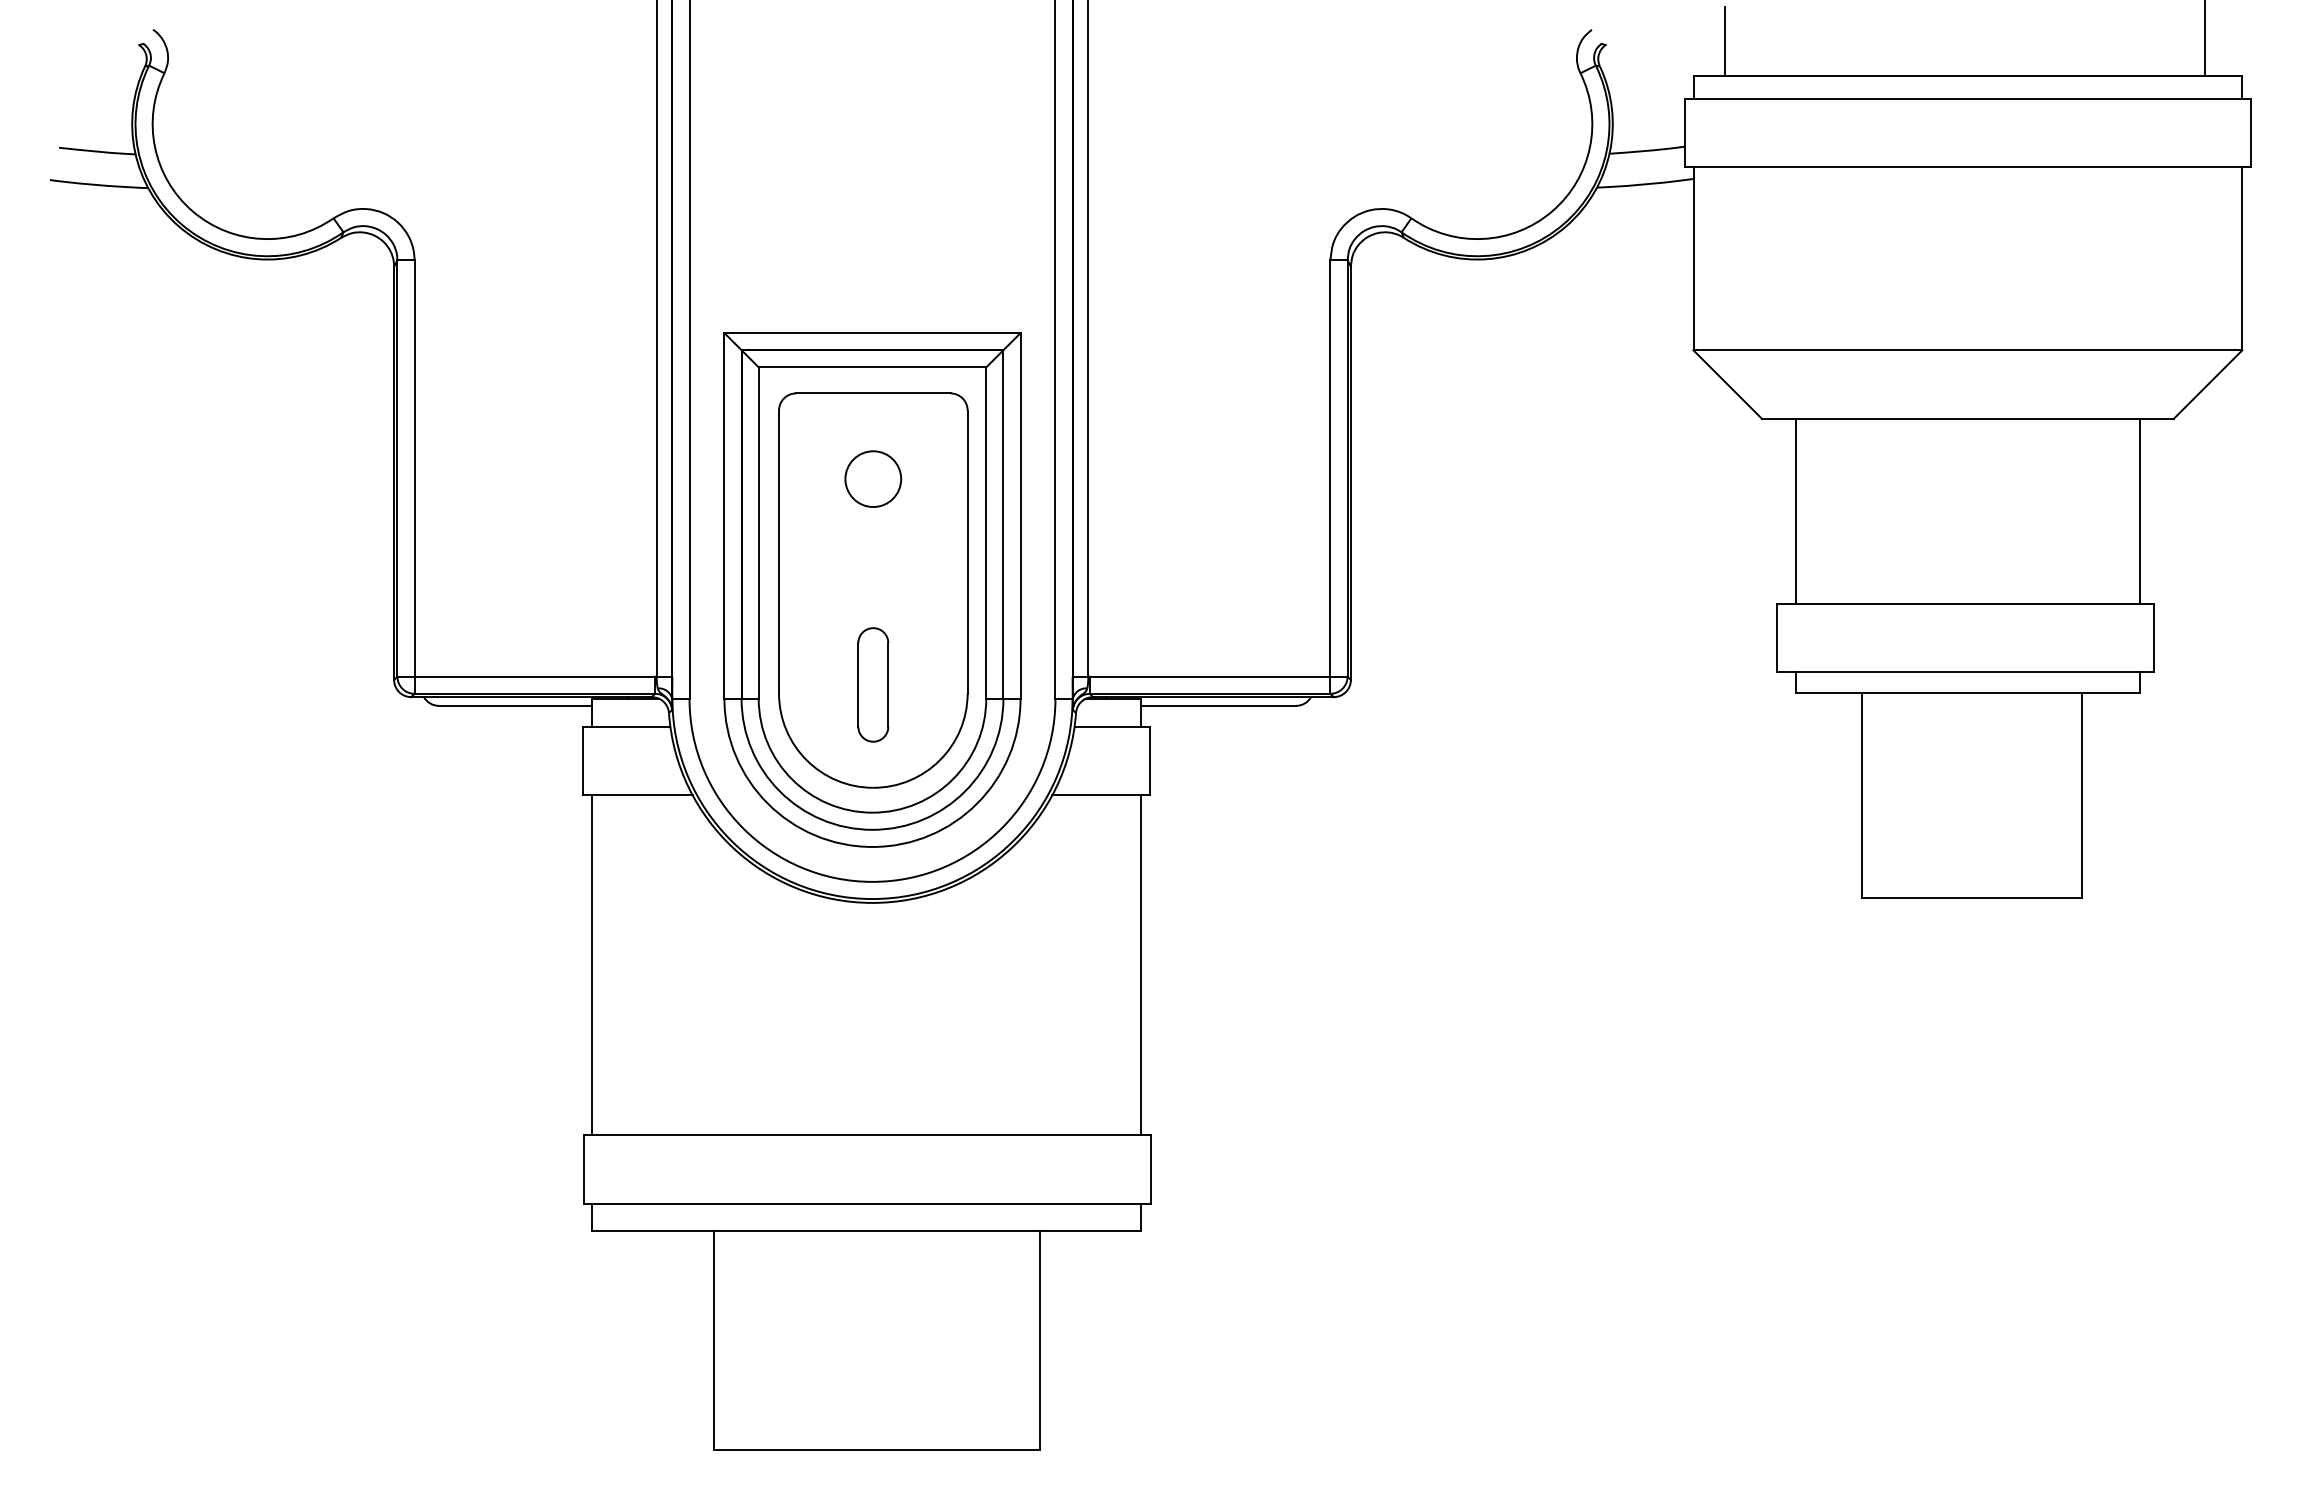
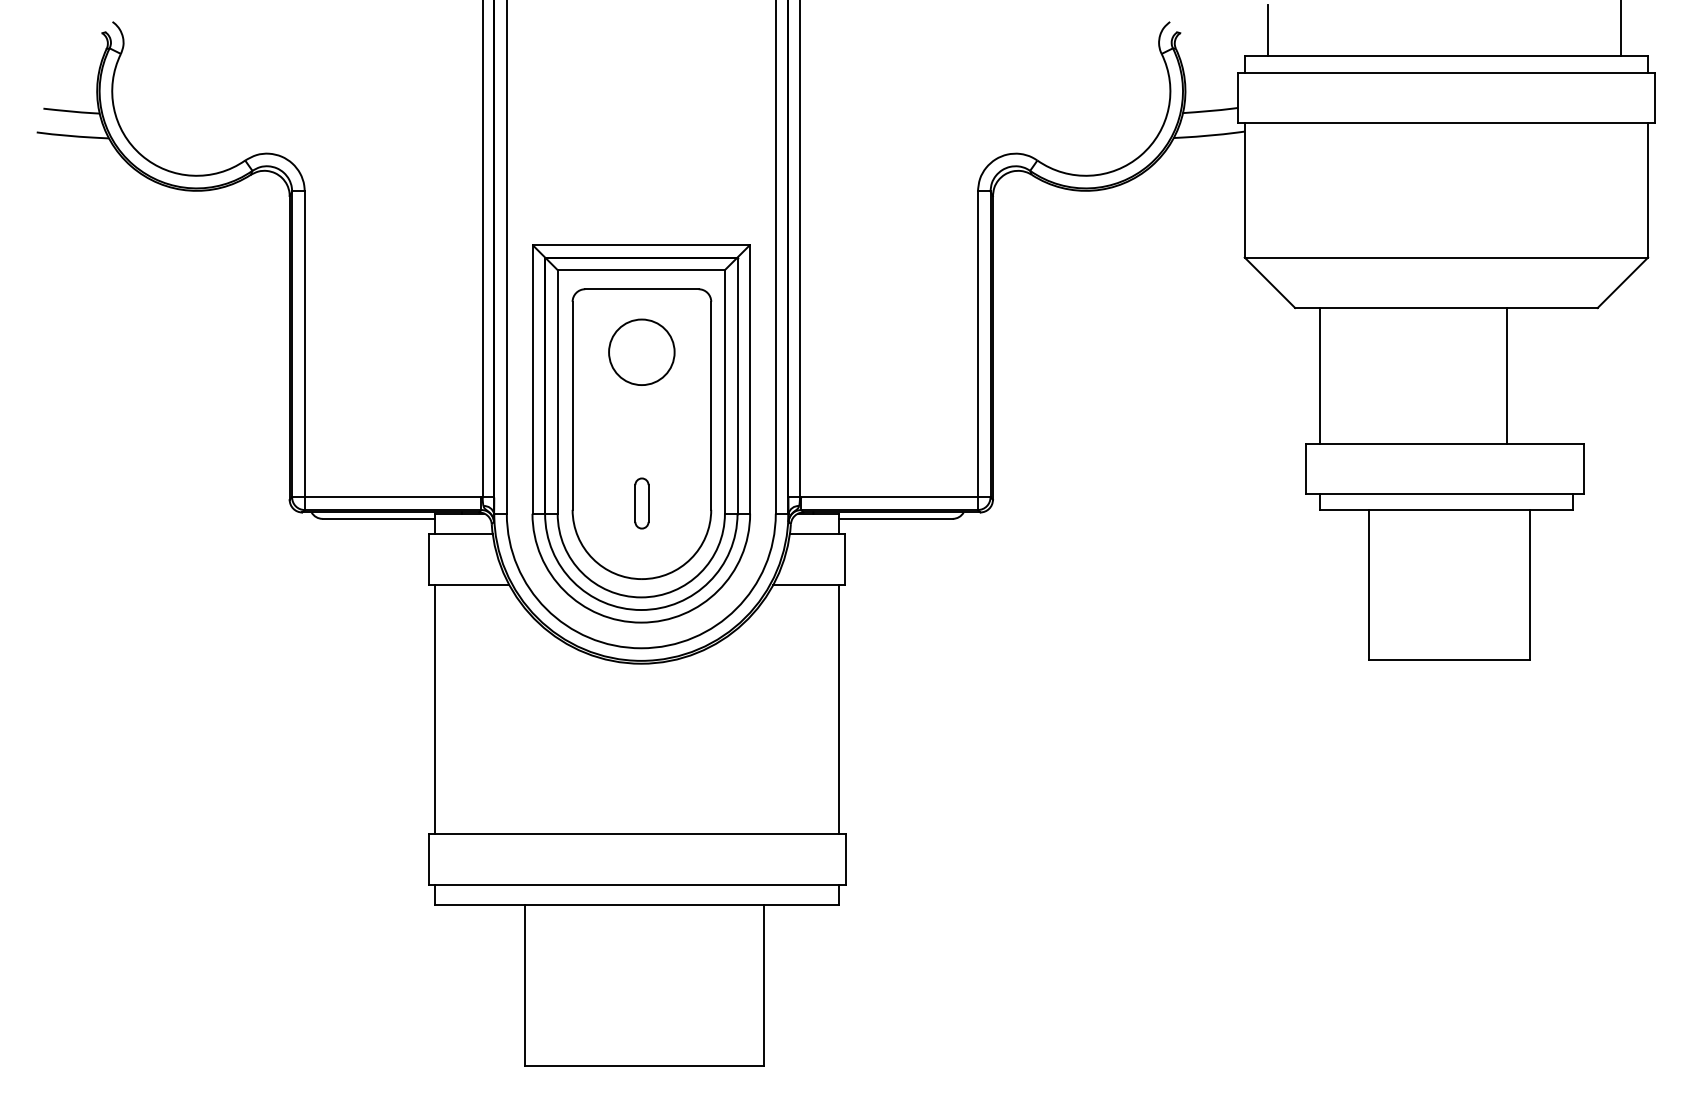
circle: (873, 478) -> (642, 351), size x1.6
line: (2139, 510) -> (1507, 375), moved
part: (873, 684) -> (642, 503), size x0.6

